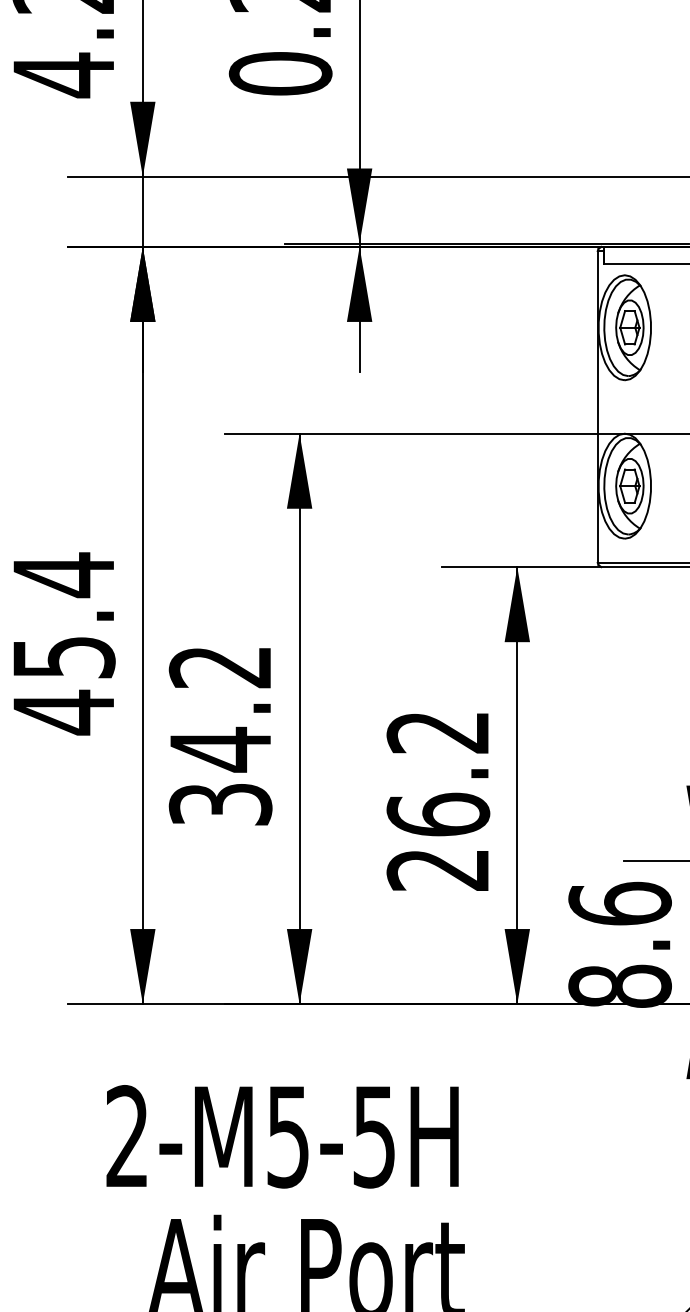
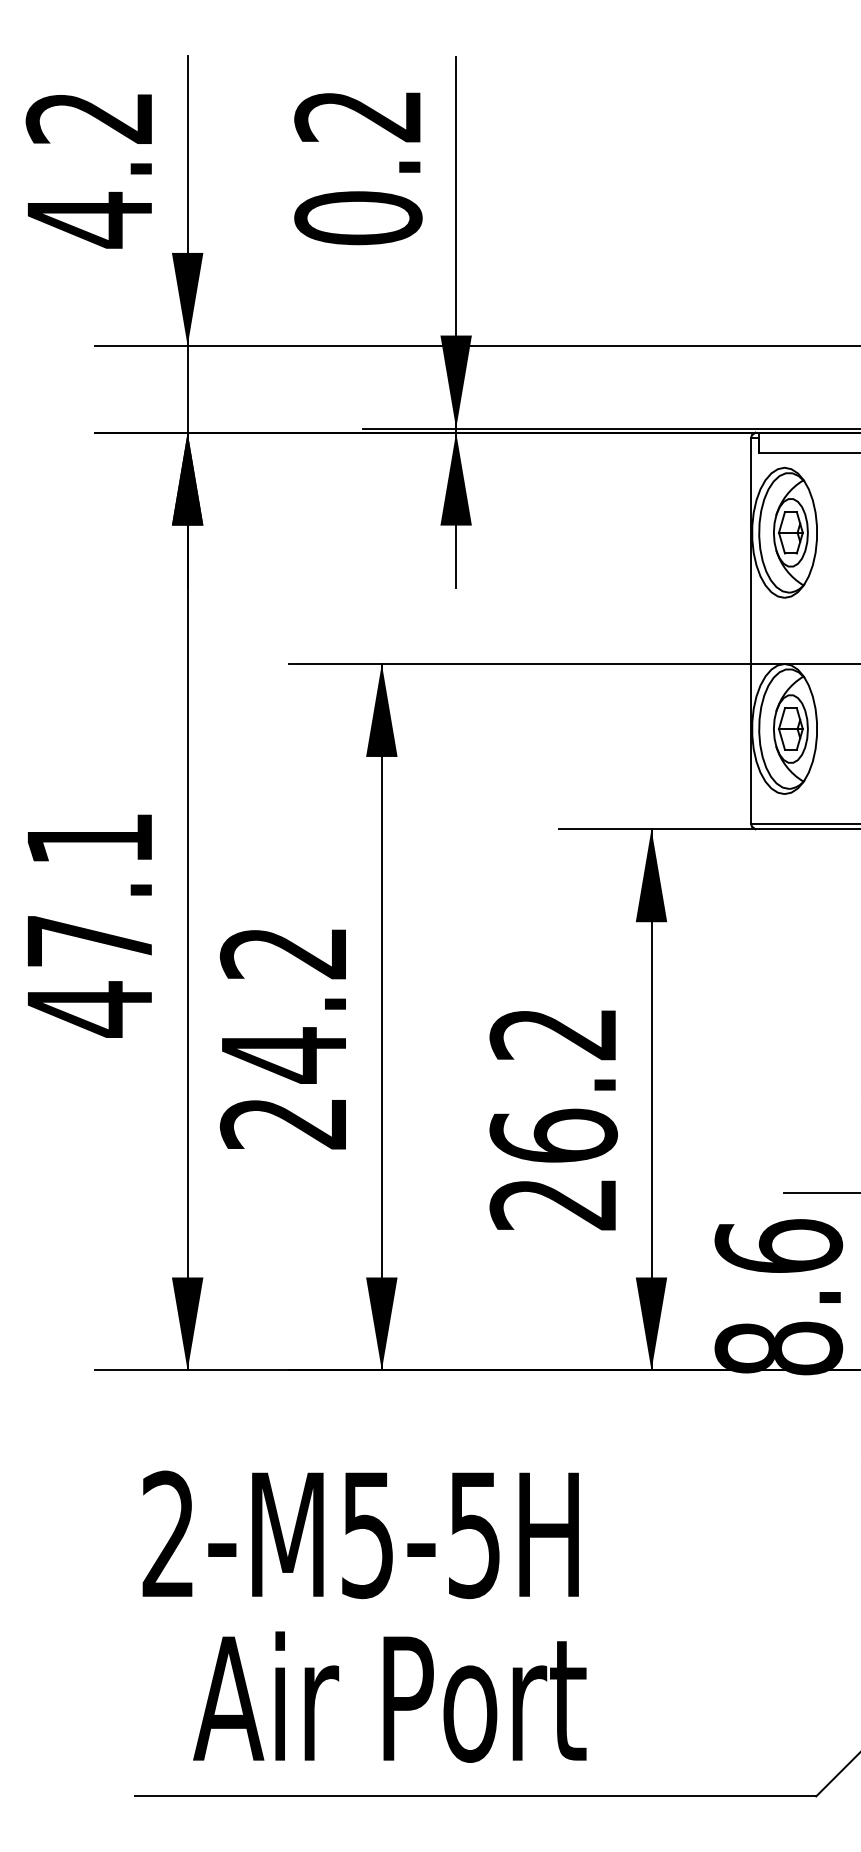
text: (64, 614) -> (90, 888), 45.4 -> 47.1
text: (221, 804) -> (284, 1123), 34.2 -> 24.2

